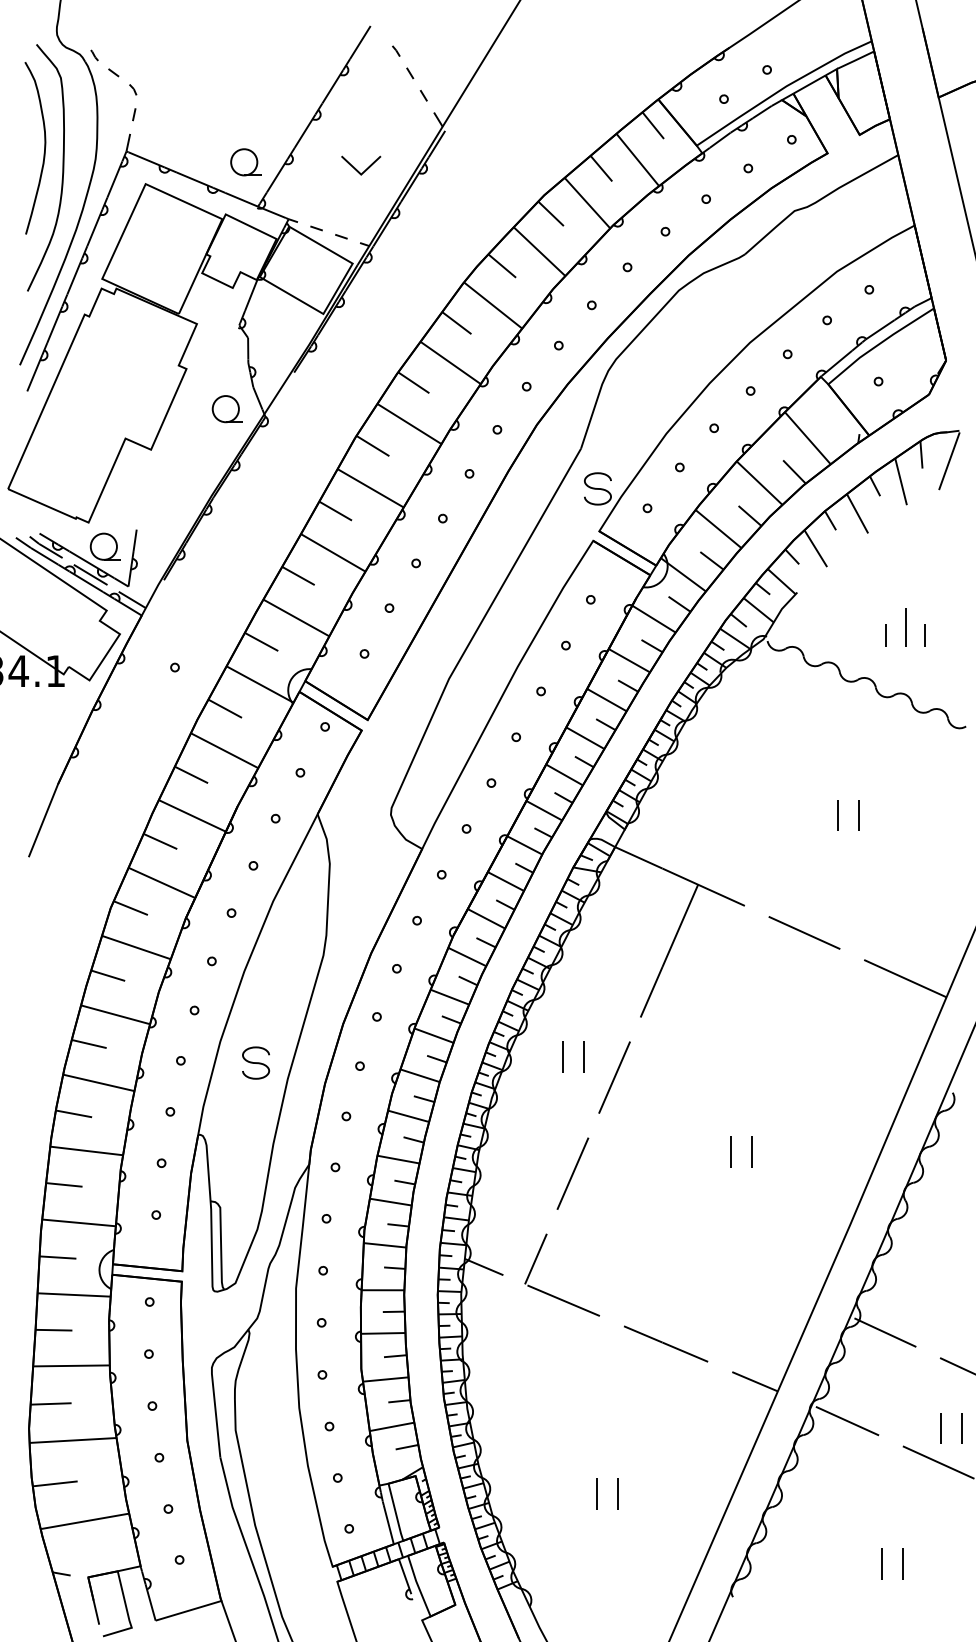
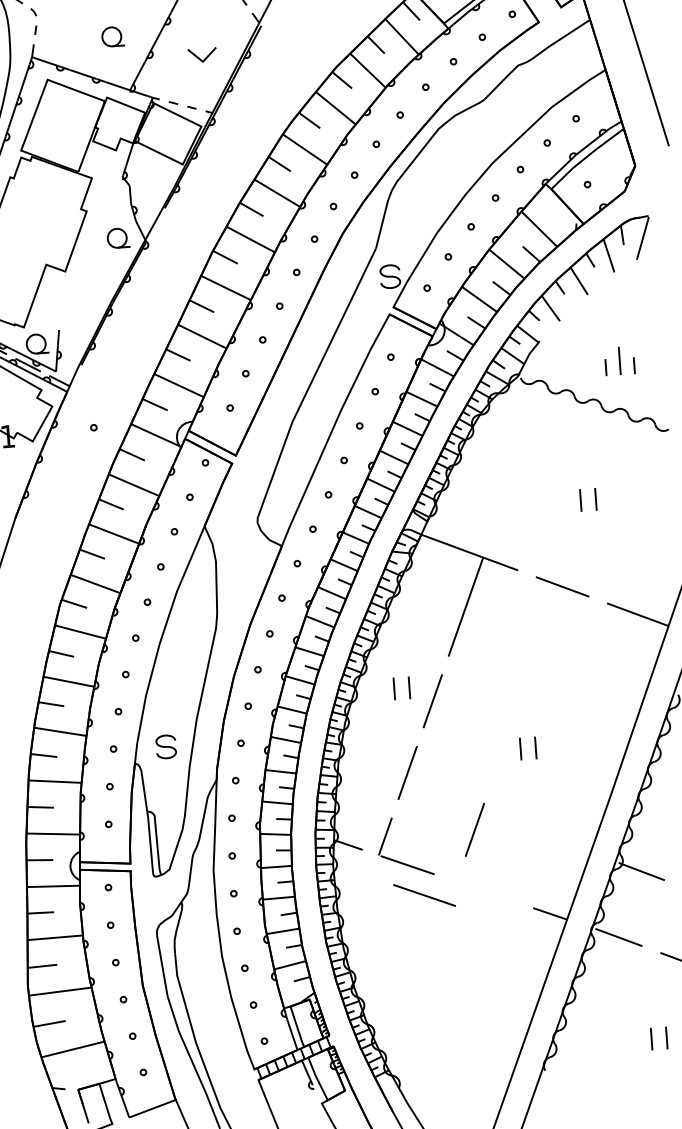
part: (245, 162) -> (112, 36), moved
part: (256, 1062) -> (166, 746), moved
line: (659, 1258) -> (474, 829), added
line: (666, 1343) -> (424, 895), moved
part: (597, 1493) -> (442, 1002), removed

